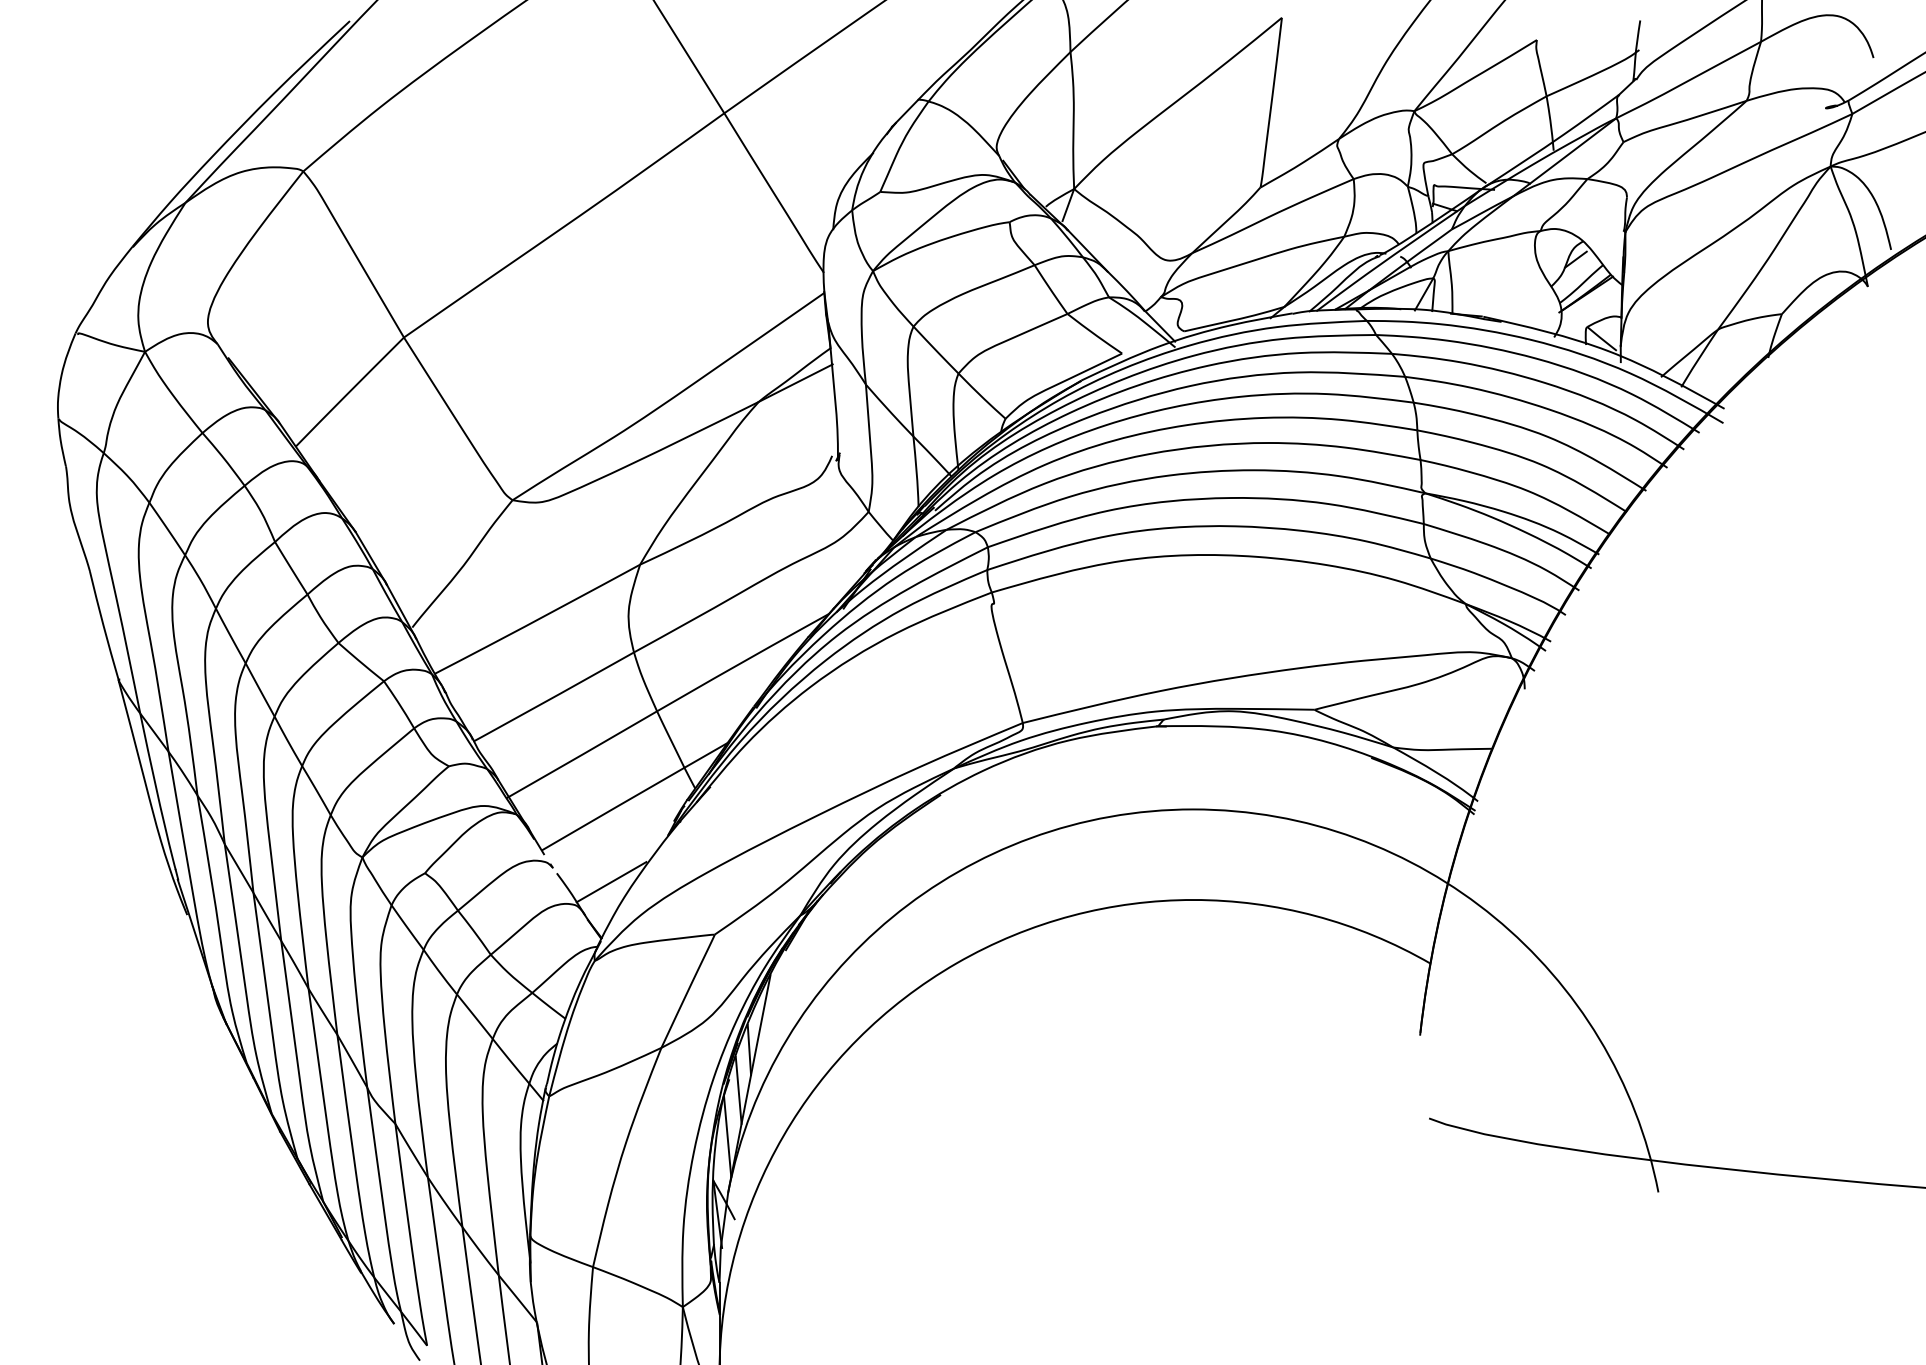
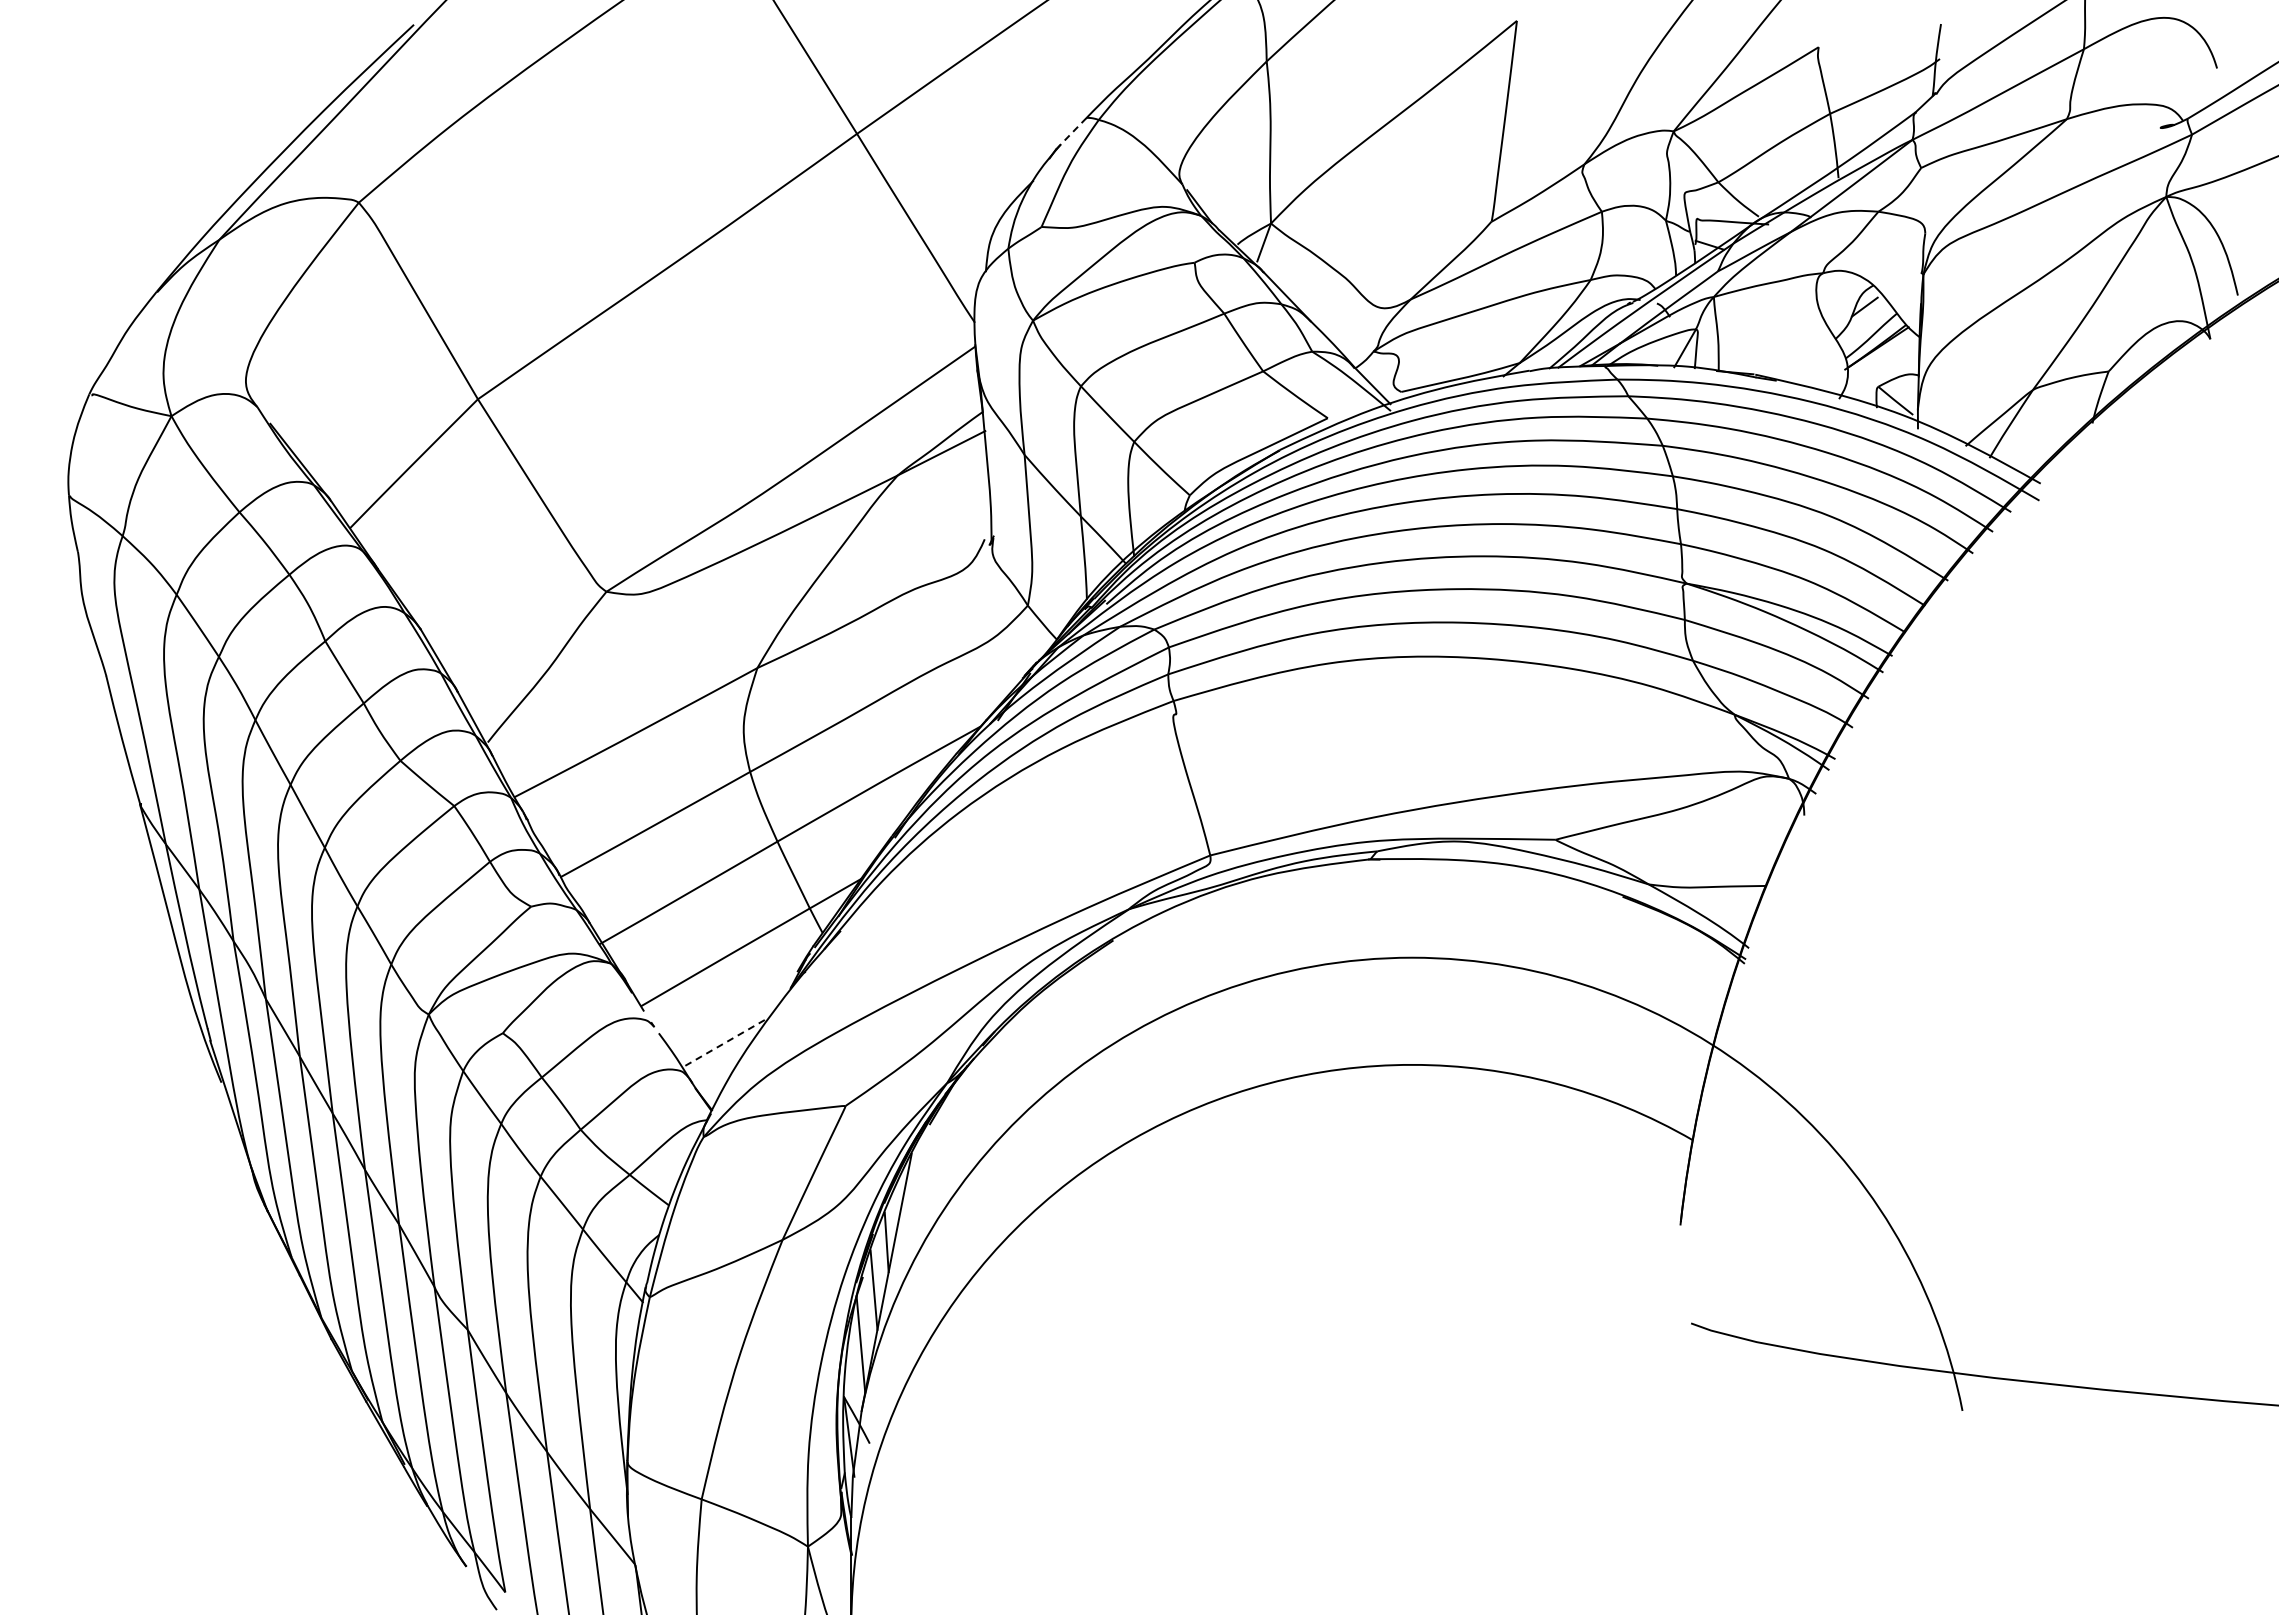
line: (904, 113) -> (1070, 134), solid -> dashed
line: (611, 881) -> (723, 1043), solid -> dashed

